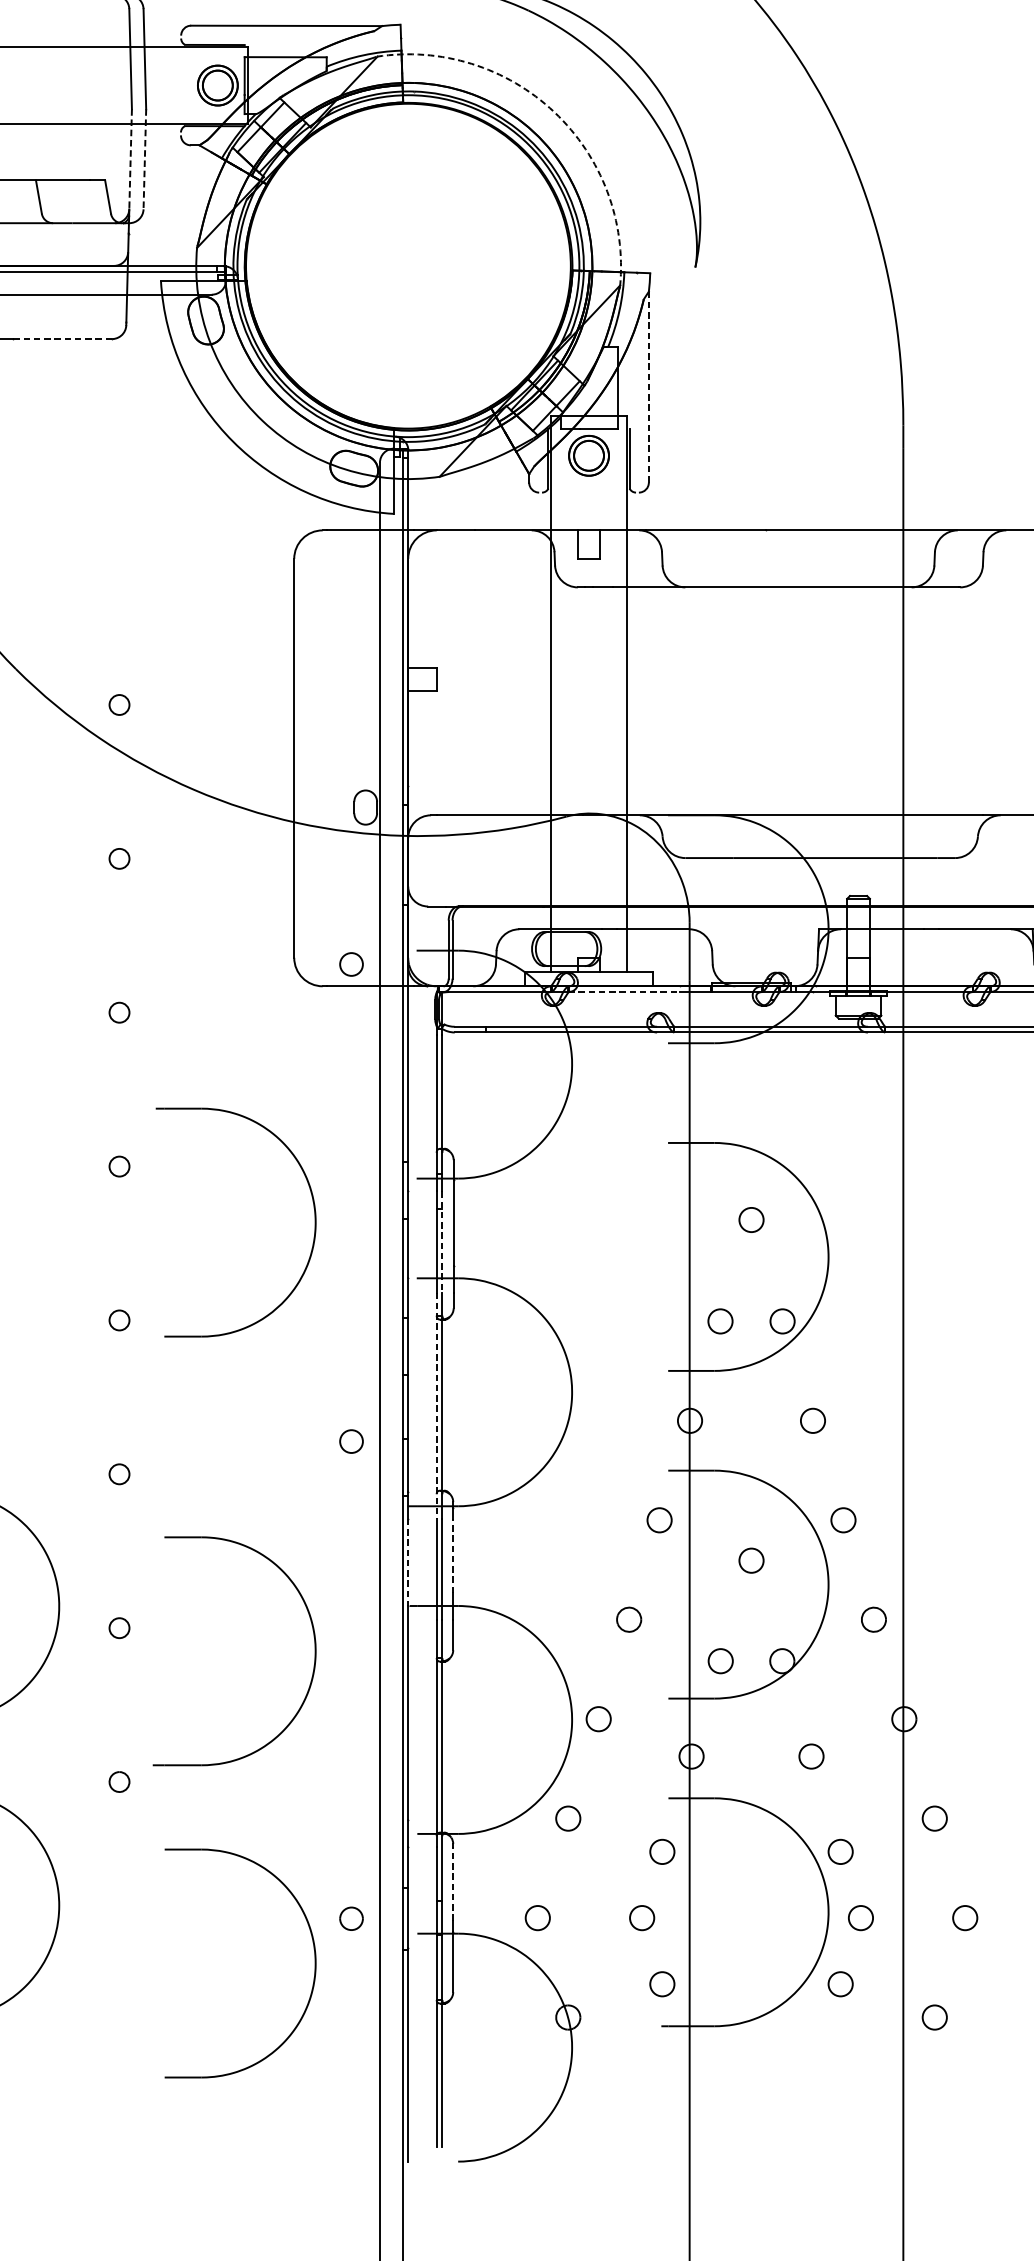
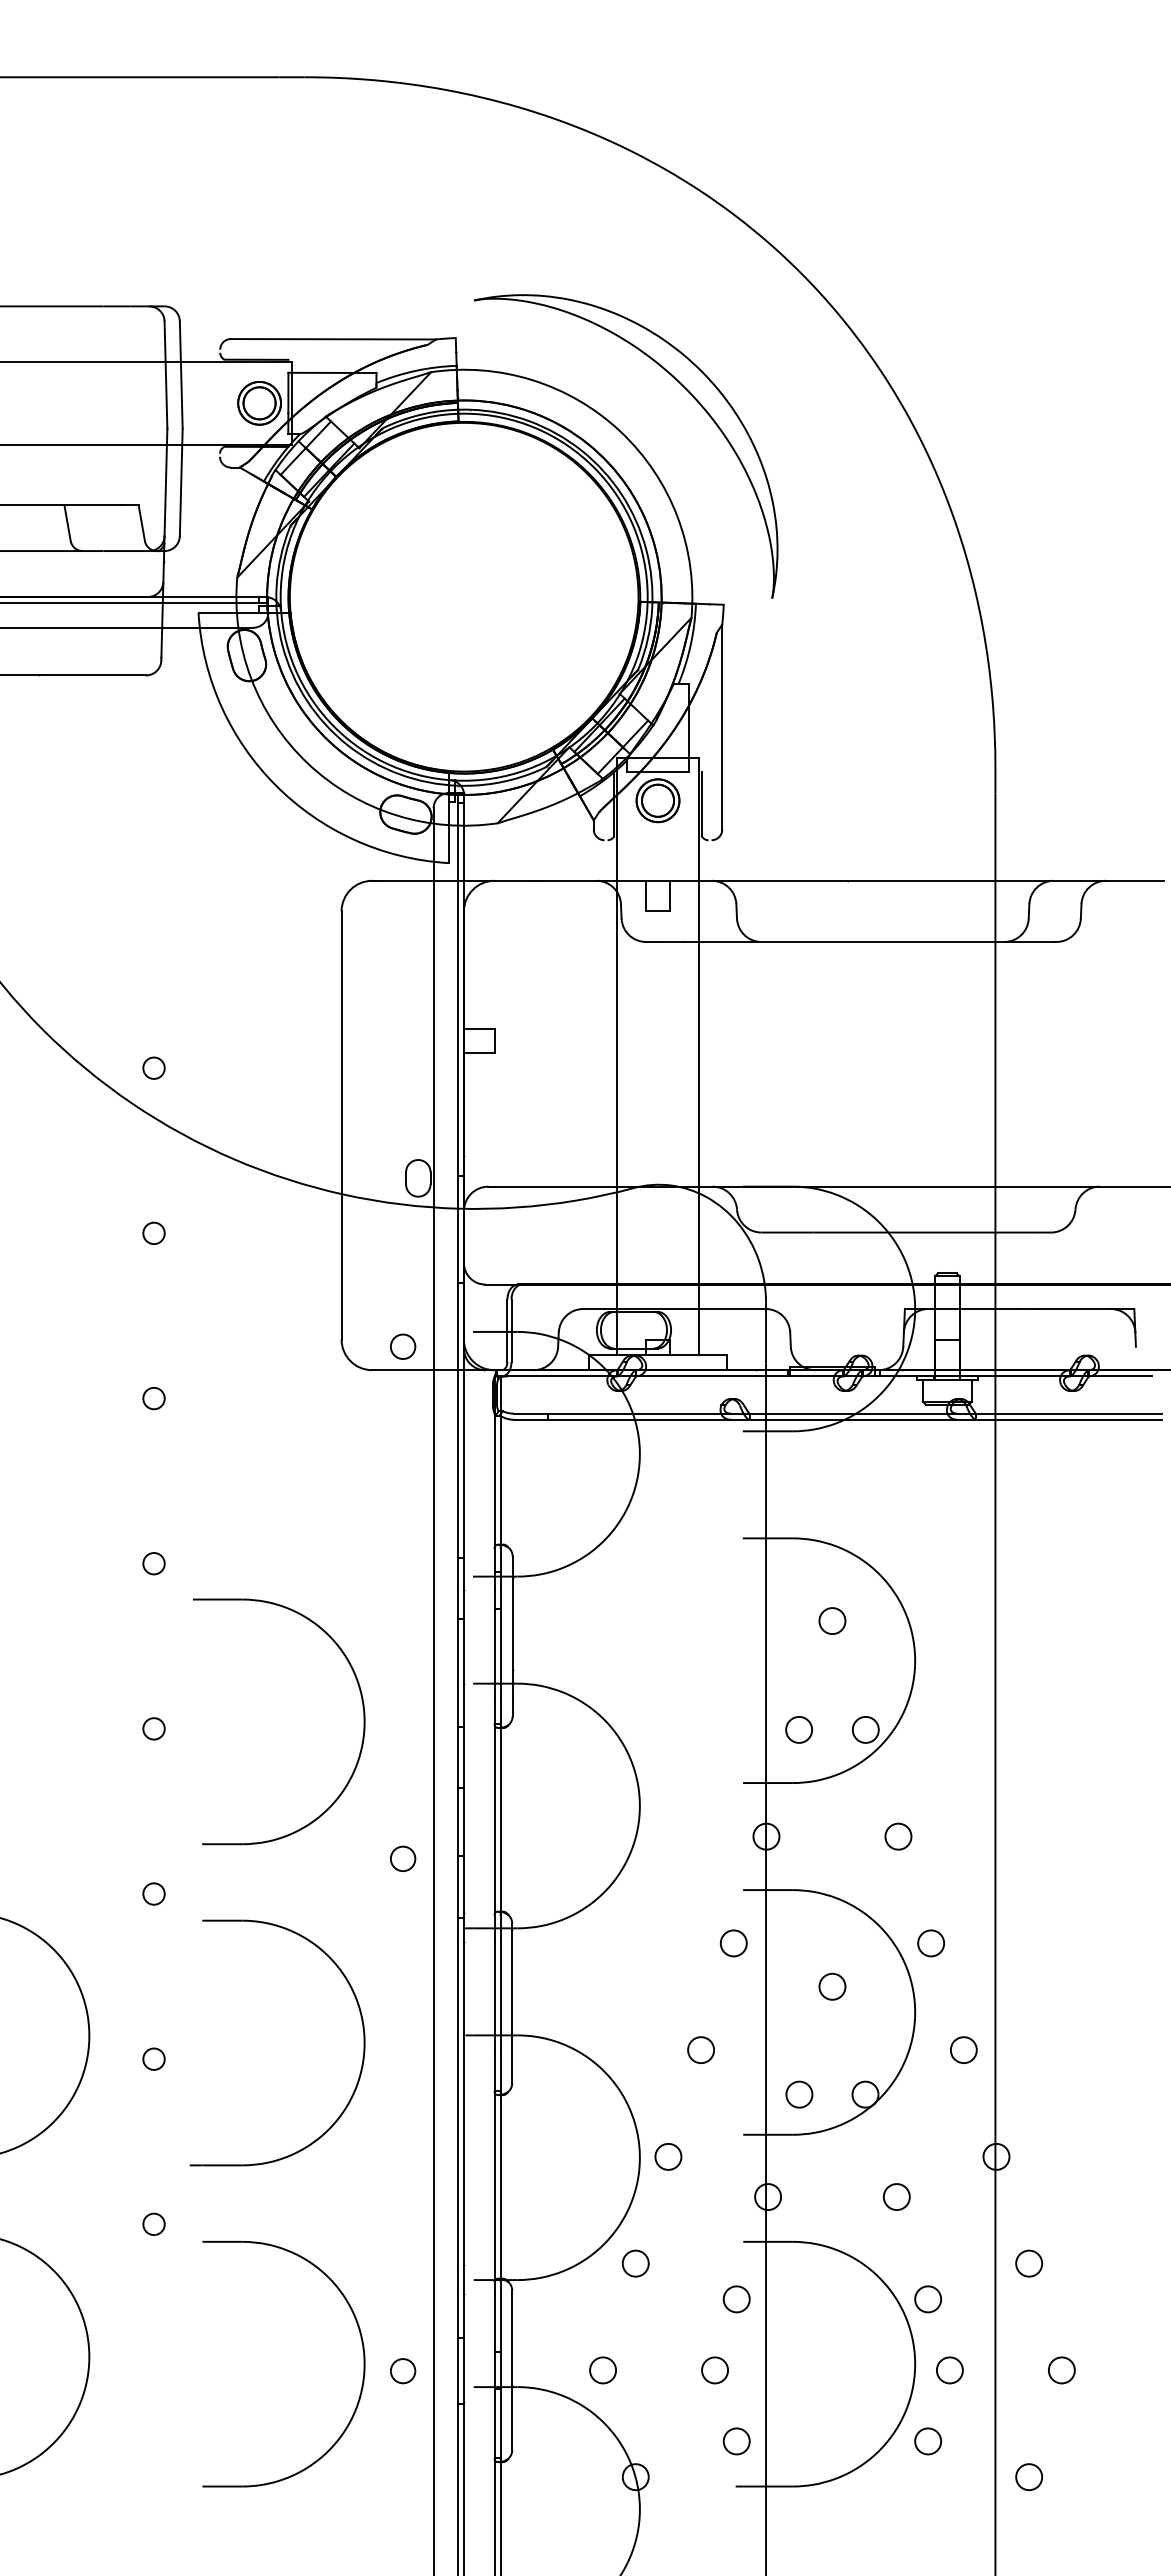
arc: (554, 111) -> (620, 431), dashed -> solid
line: (130, 159) -> (165, 482), dashed -> solid
line: (145, 159) -> (181, 482), dashed -> solid
line: (62, 339) -> (92, 675), dashed -> solid
line: (649, 386) -> (722, 726), dashed -> solid
line: (624, 992) -> (696, 1376), dashed -> solid
part: (314, 1222) -> (363, 1721), moved
line: (442, 1242) -> (500, 1645), dashed -> solid
line: (436, 1406) -> (494, 1821), dashed -> solid
line: (453, 1555) -> (512, 1981), dashed -> solid
line: (408, 1562) -> (464, 1988), dashed -> solid
part: (314, 1650) -> (363, 2042), moved
line: (453, 1883) -> (512, 2333), dashed -> solid
part: (314, 1963) -> (363, 2364), moved

